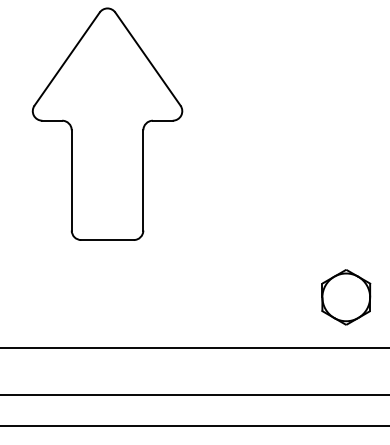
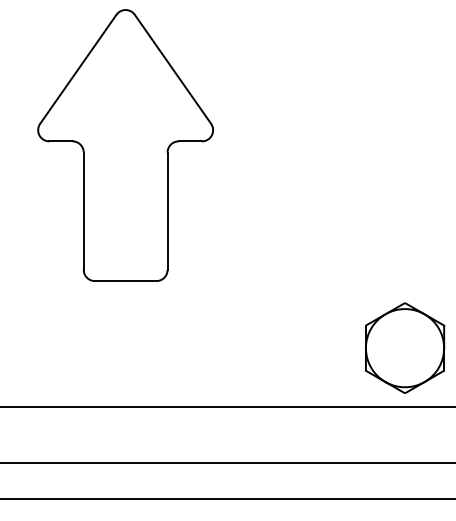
part: (345, 296) -> (404, 347), size x1.4

